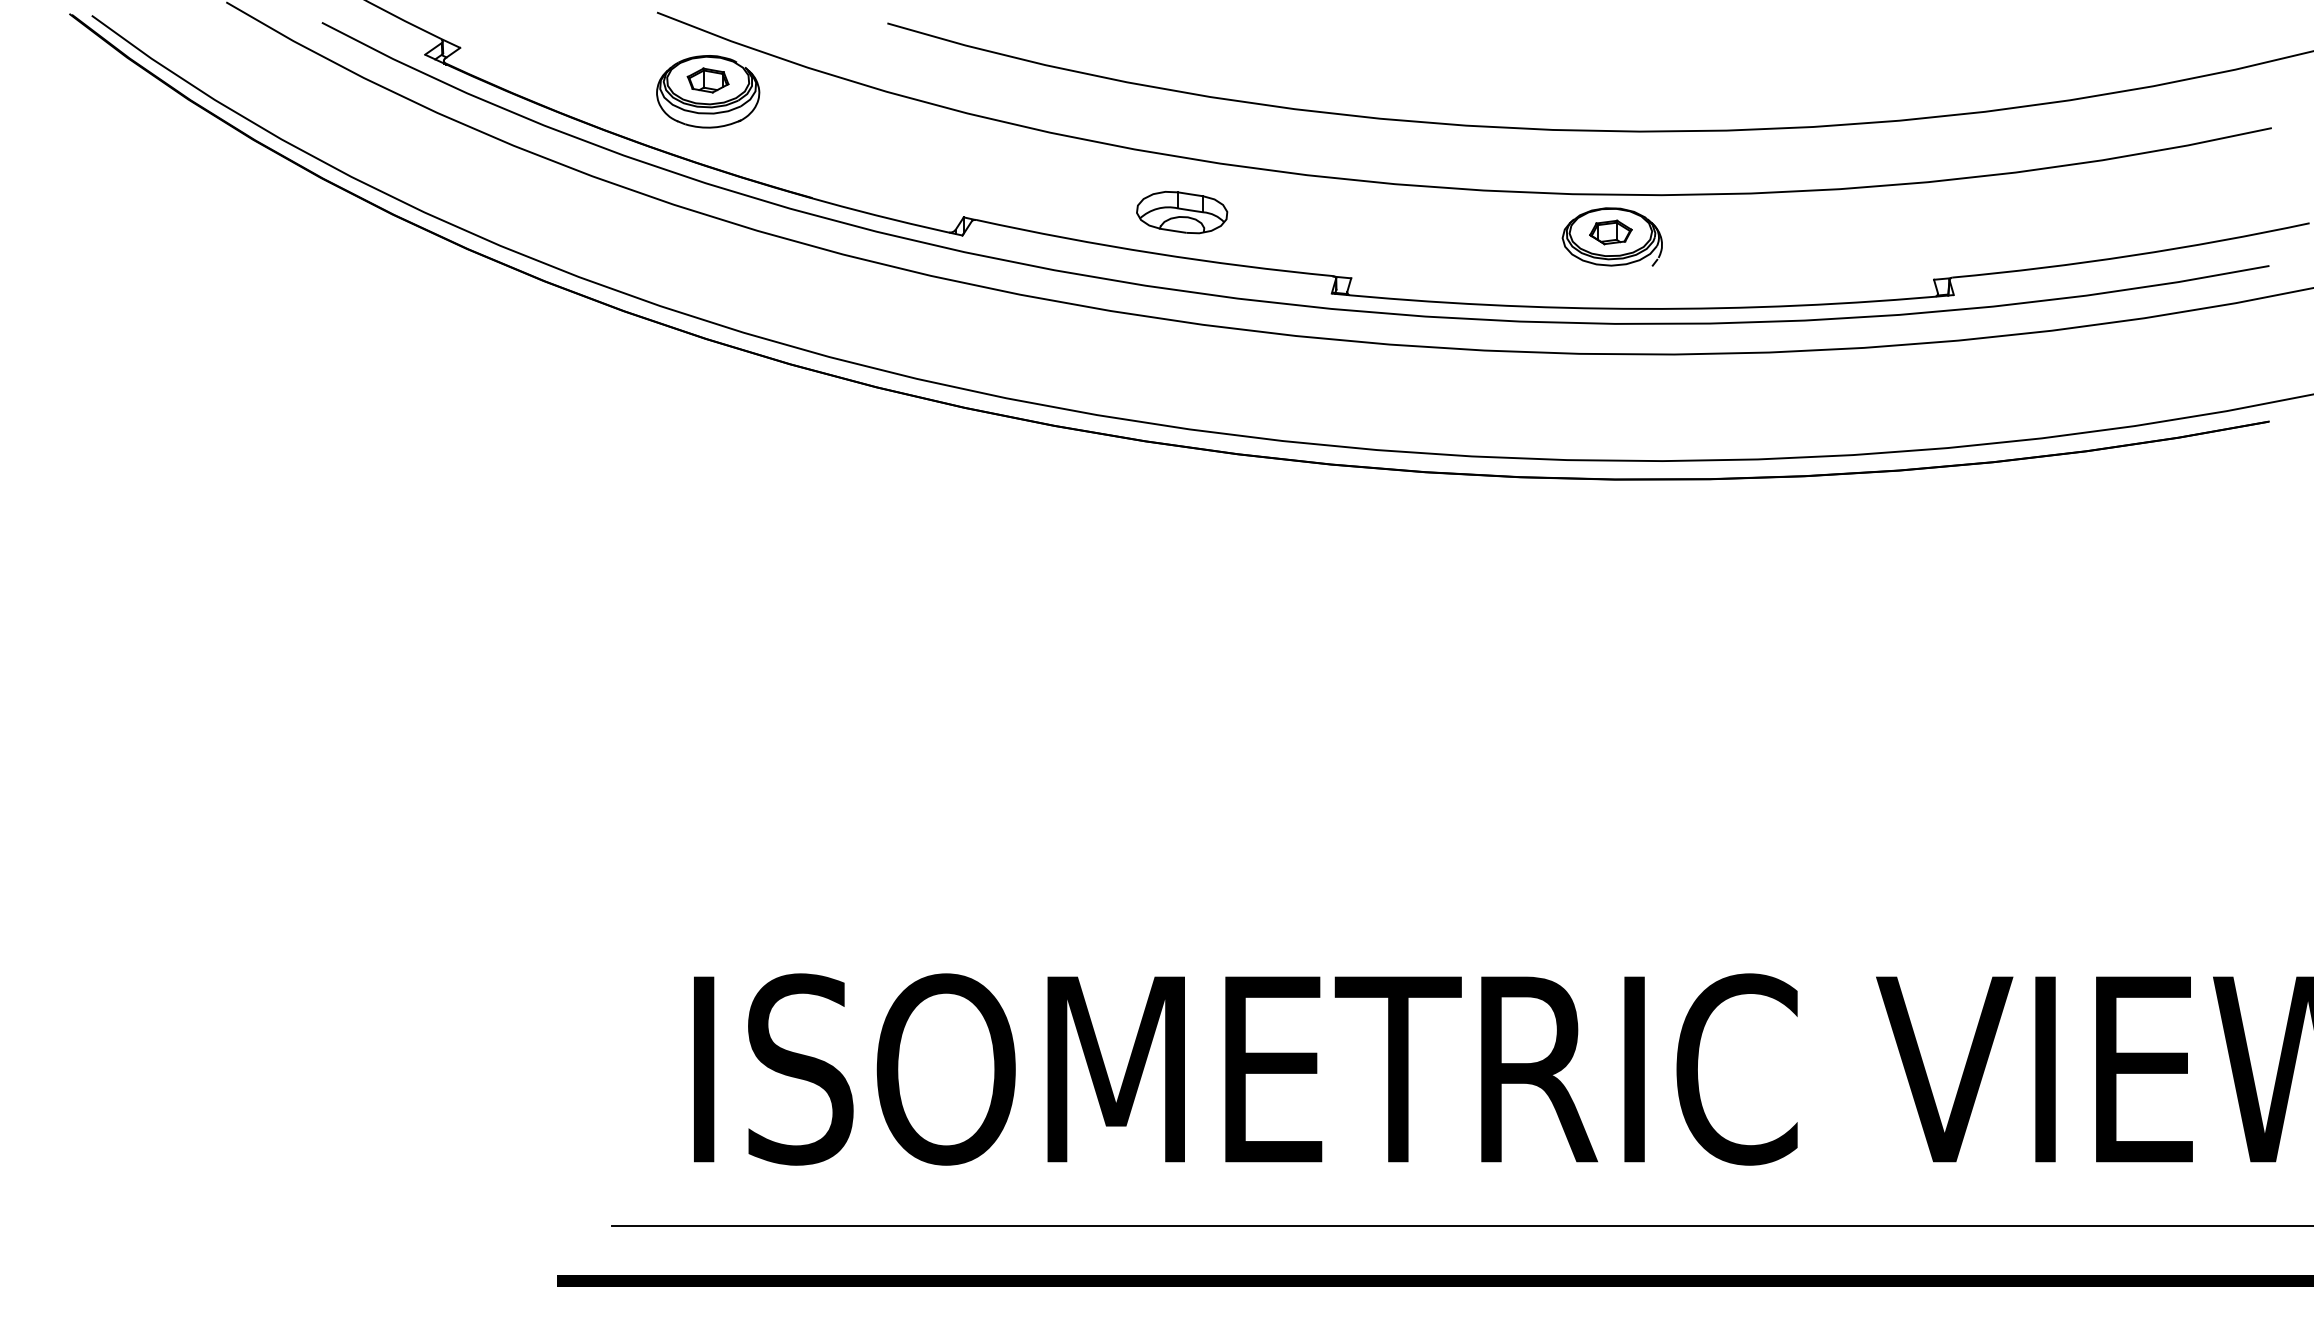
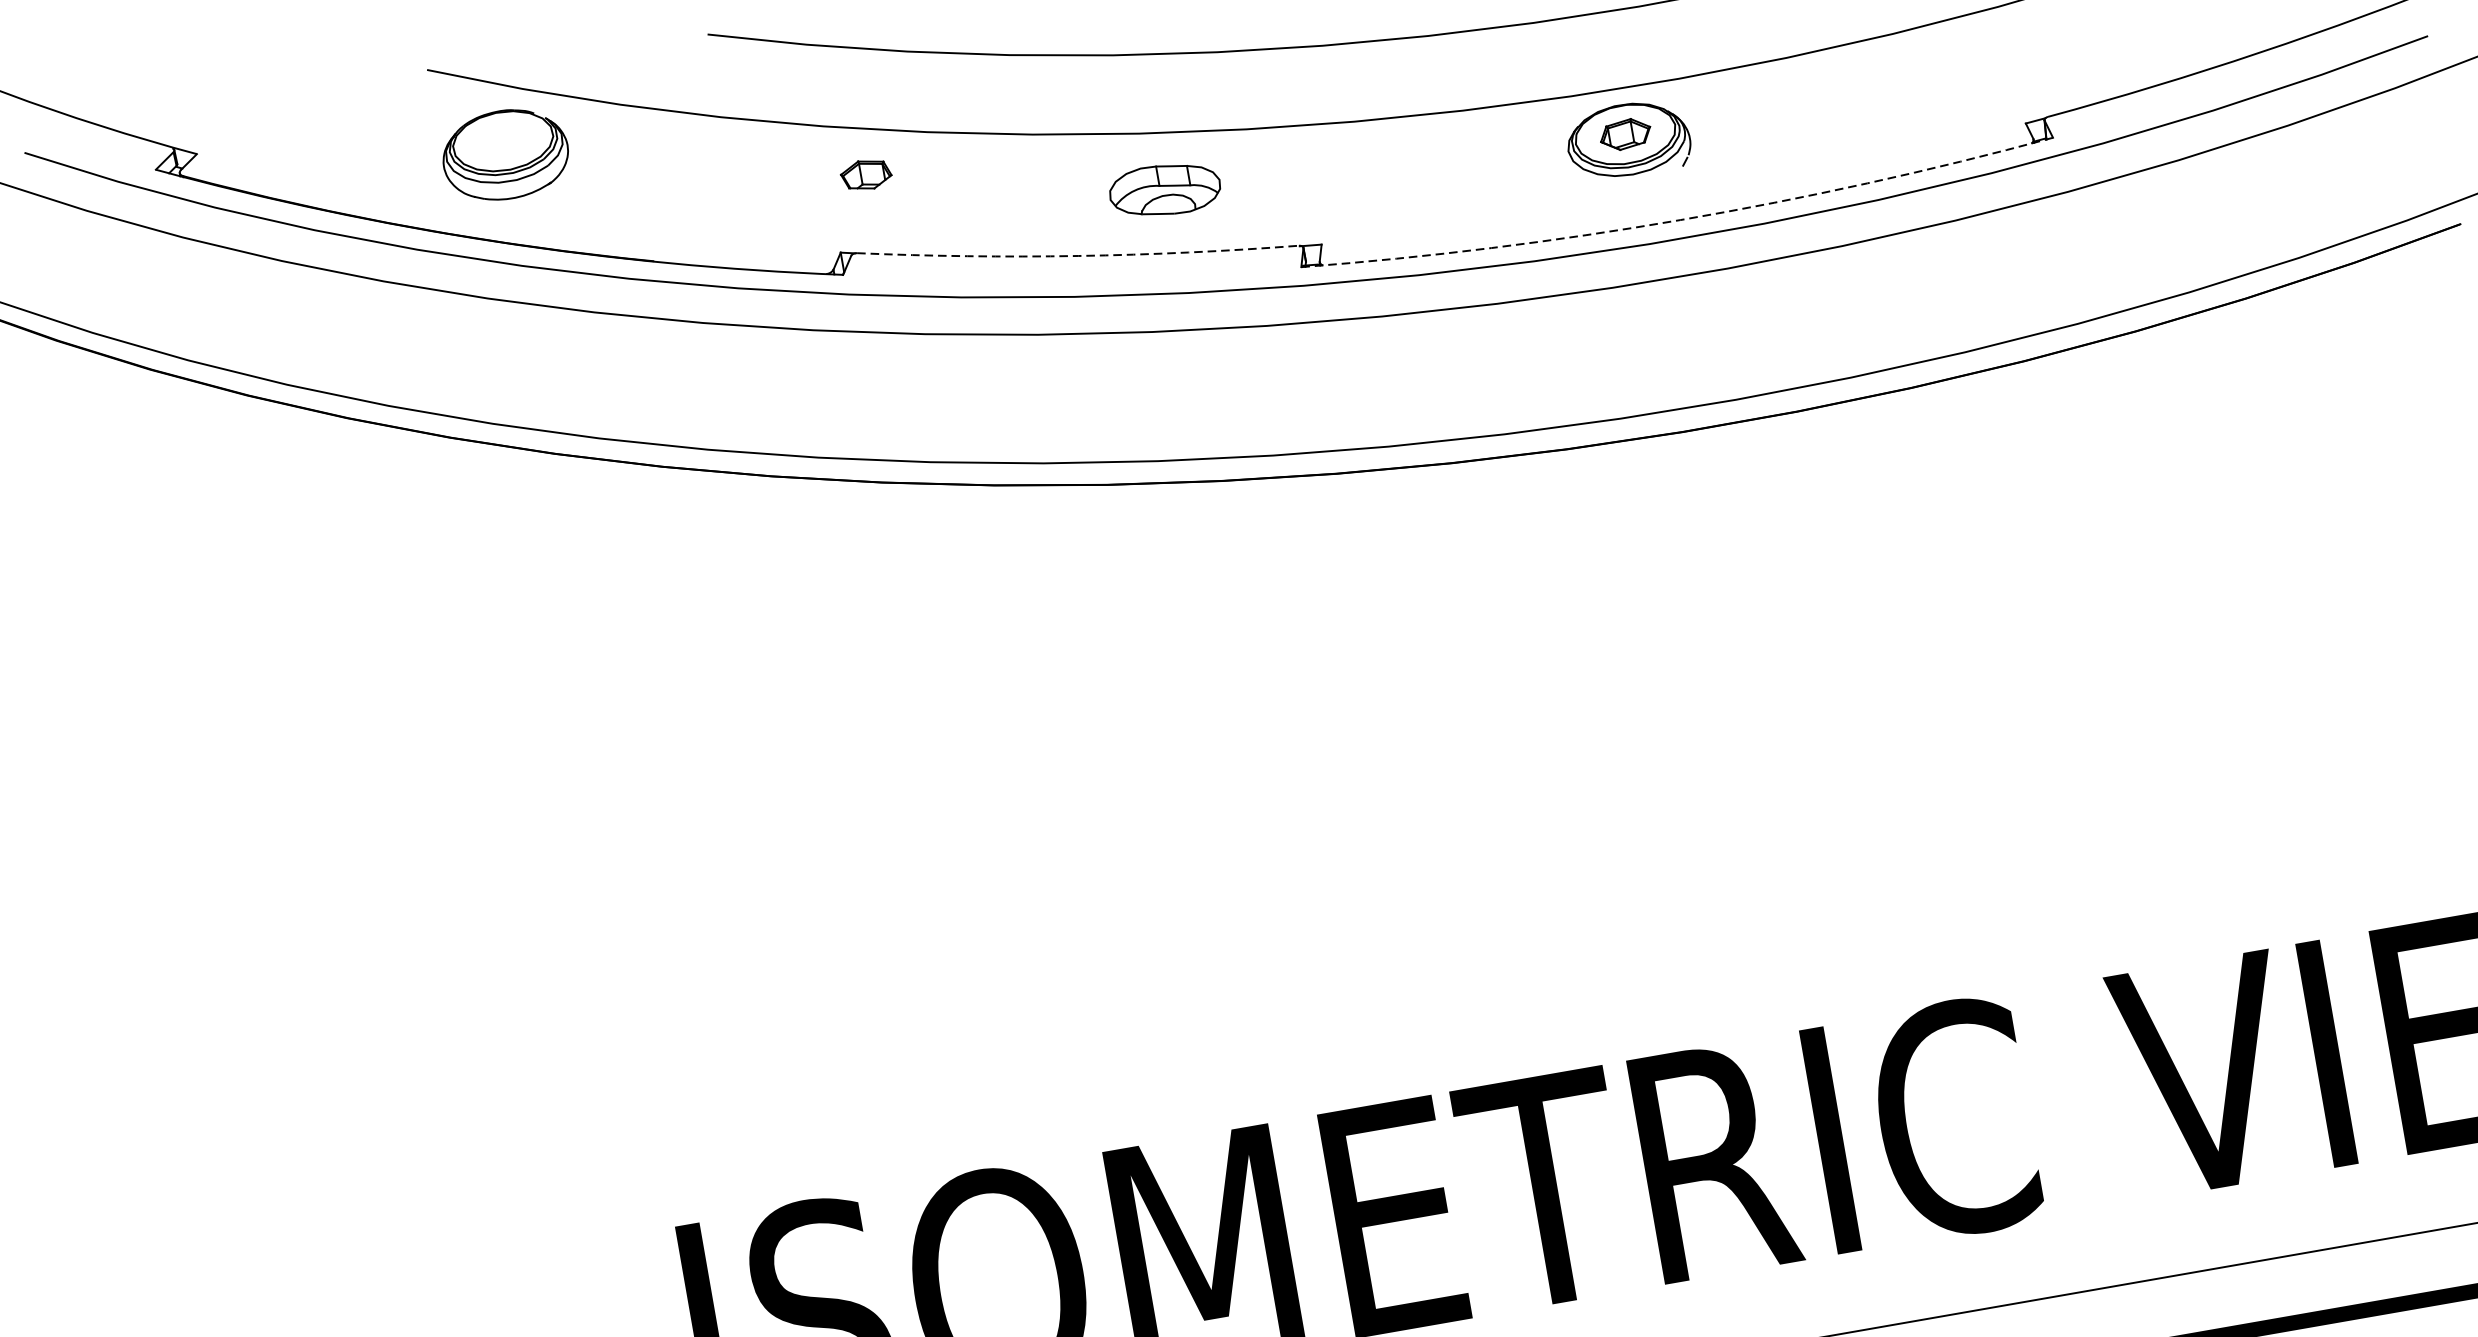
part: (707, 80) -> (865, 175), moved
part: (1182, 212) -> (1165, 189), moved
arc: (1154, 253) -> (1078, 256), solid -> dashed
arc: (1642, 308) -> (1679, 219), solid -> dashed

